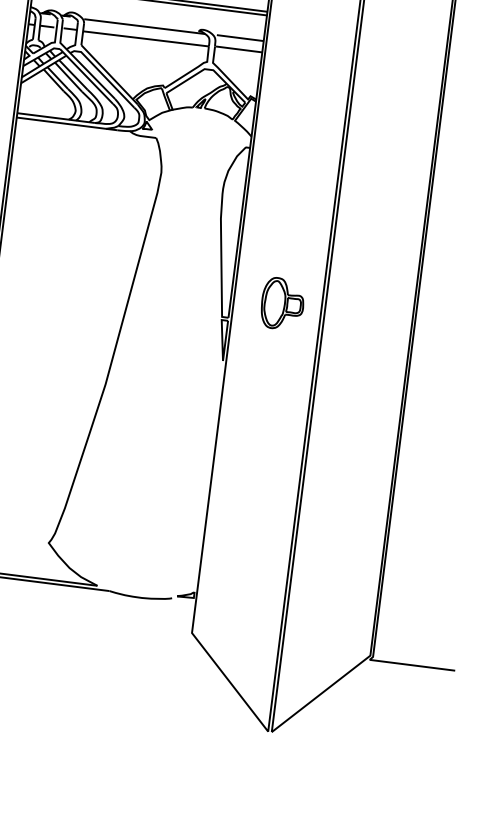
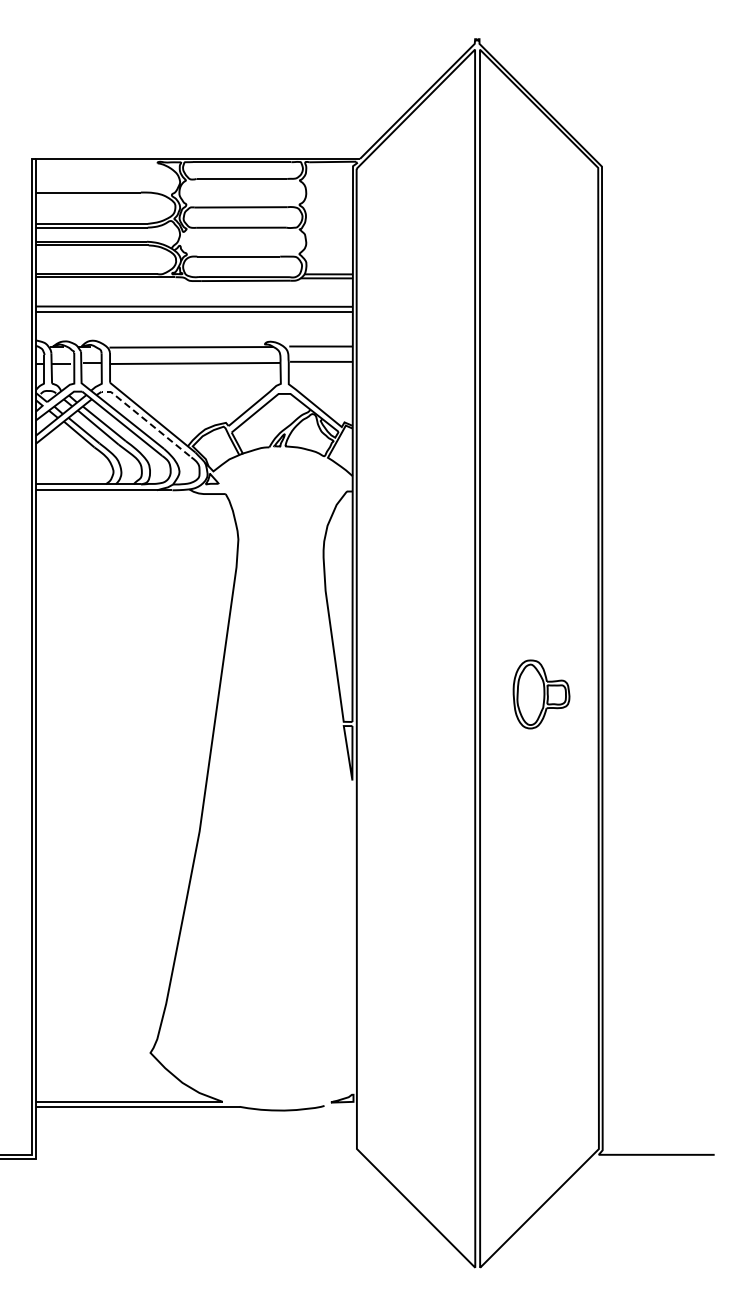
line: (103, 75) -> (144, 419), solid -> dashed
part: (282, 304) -> (541, 694), moved

